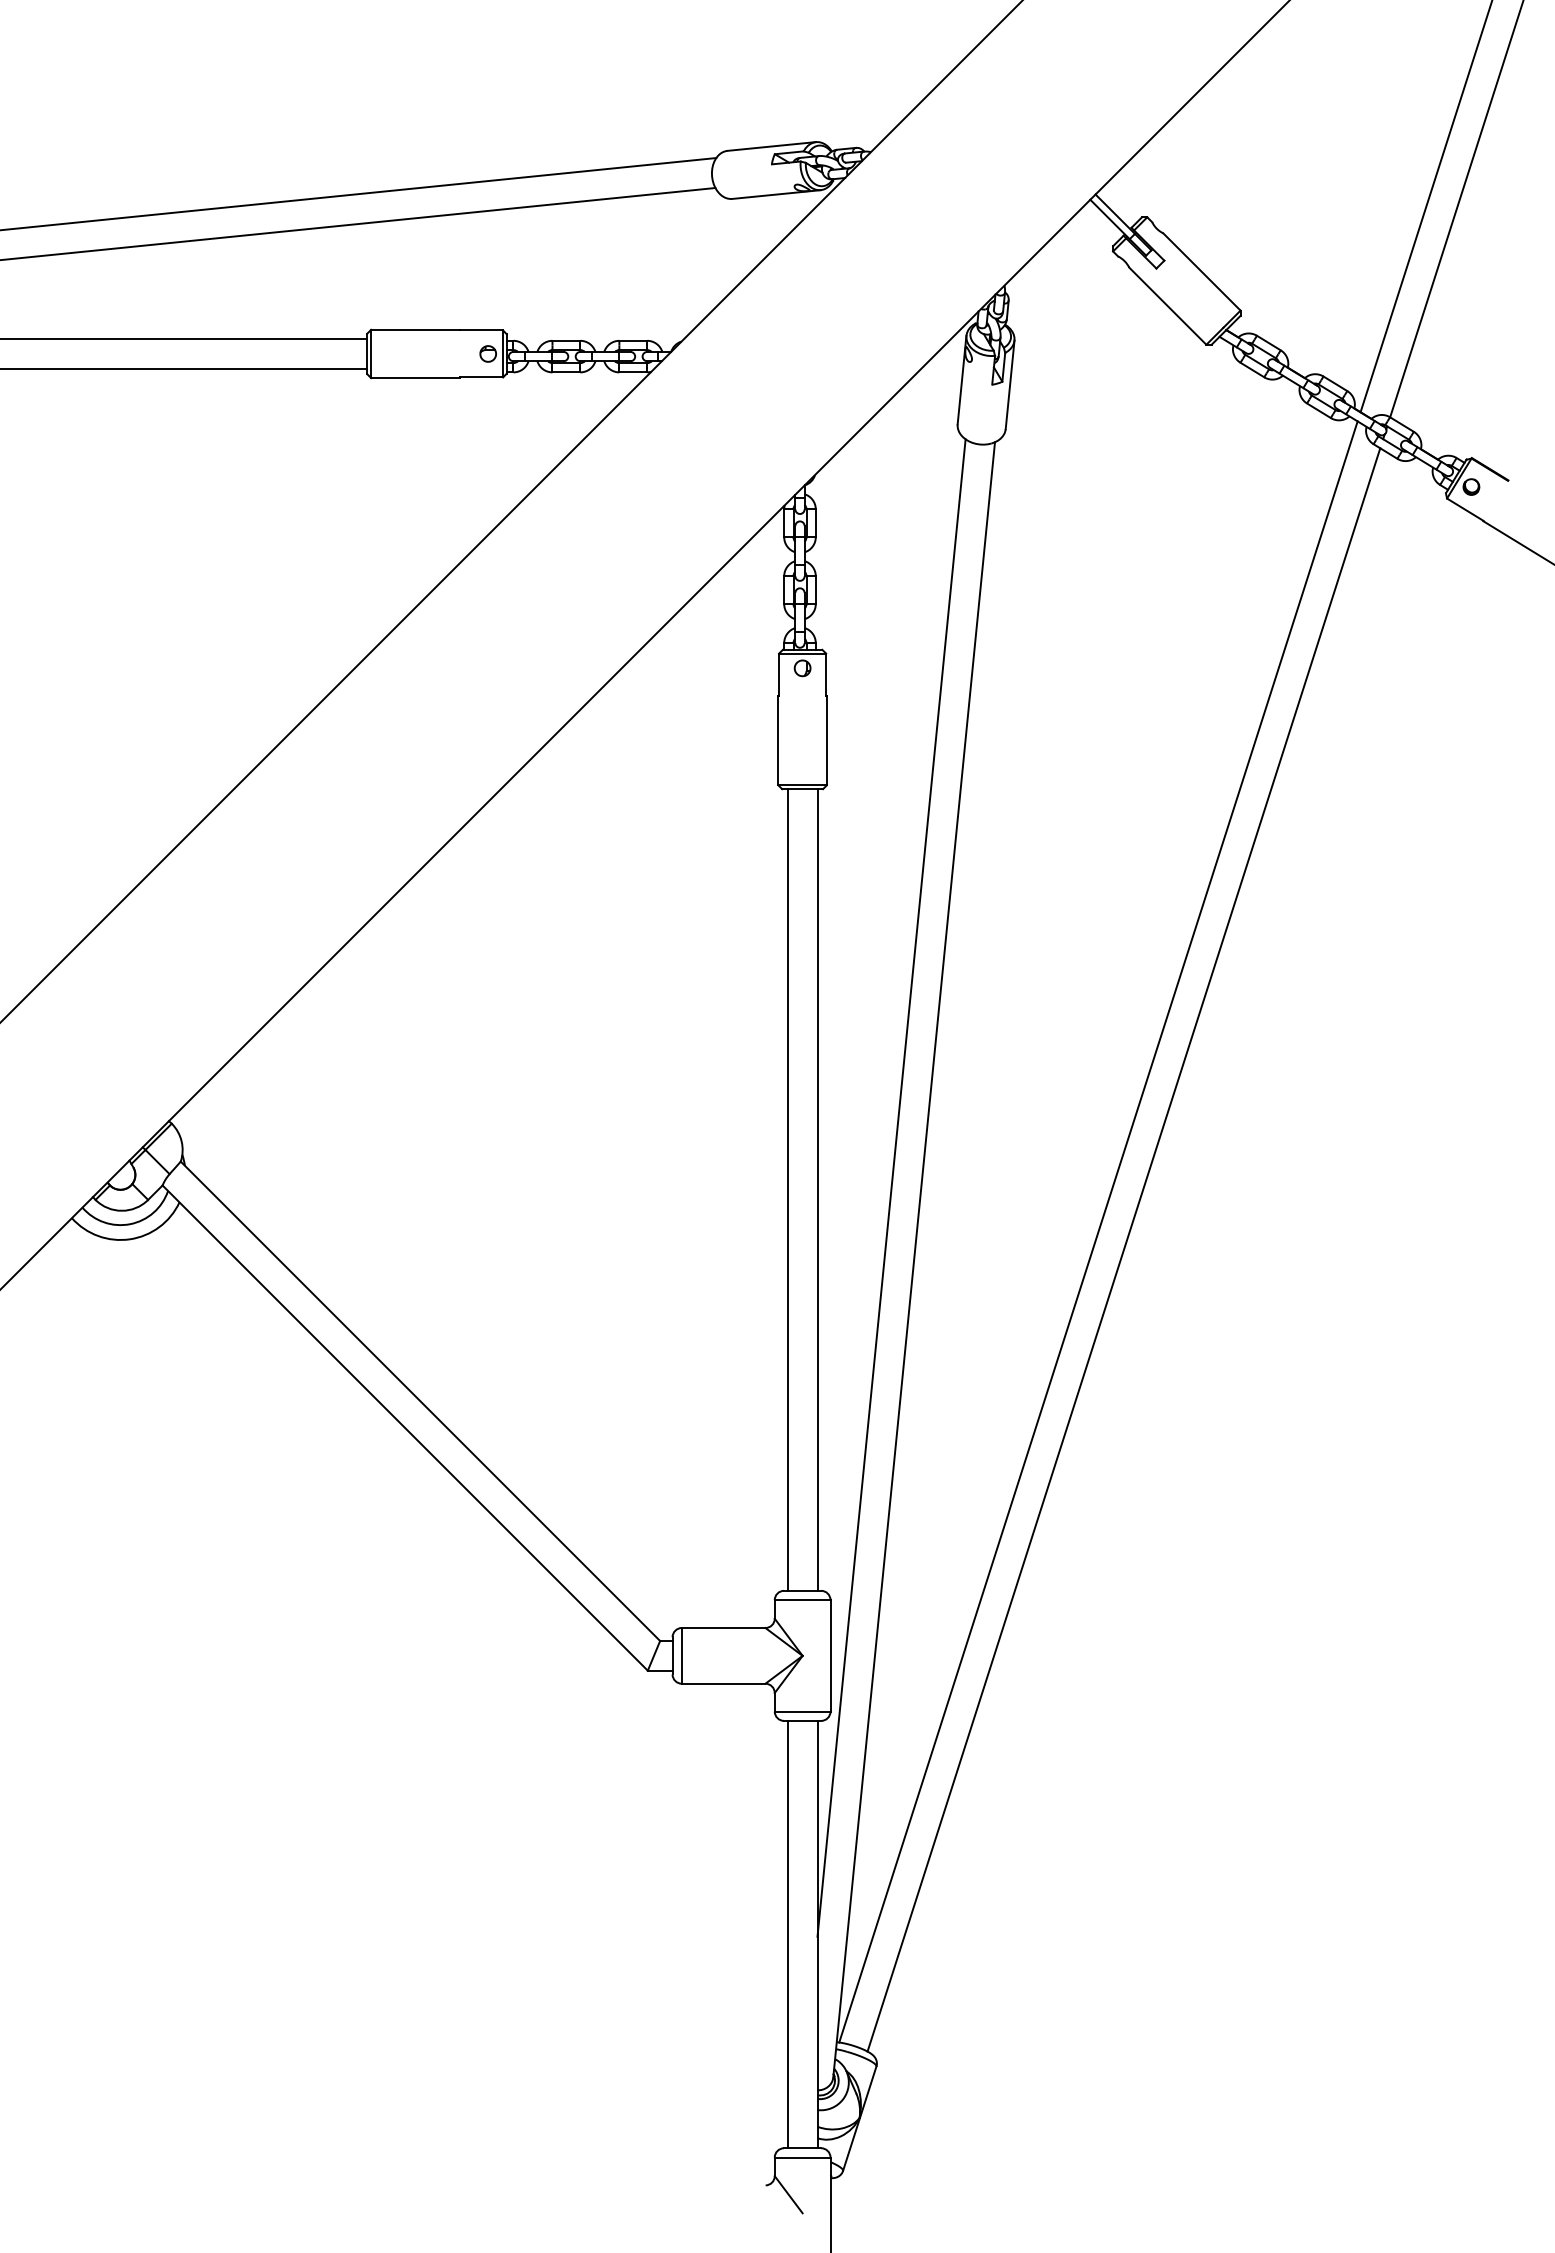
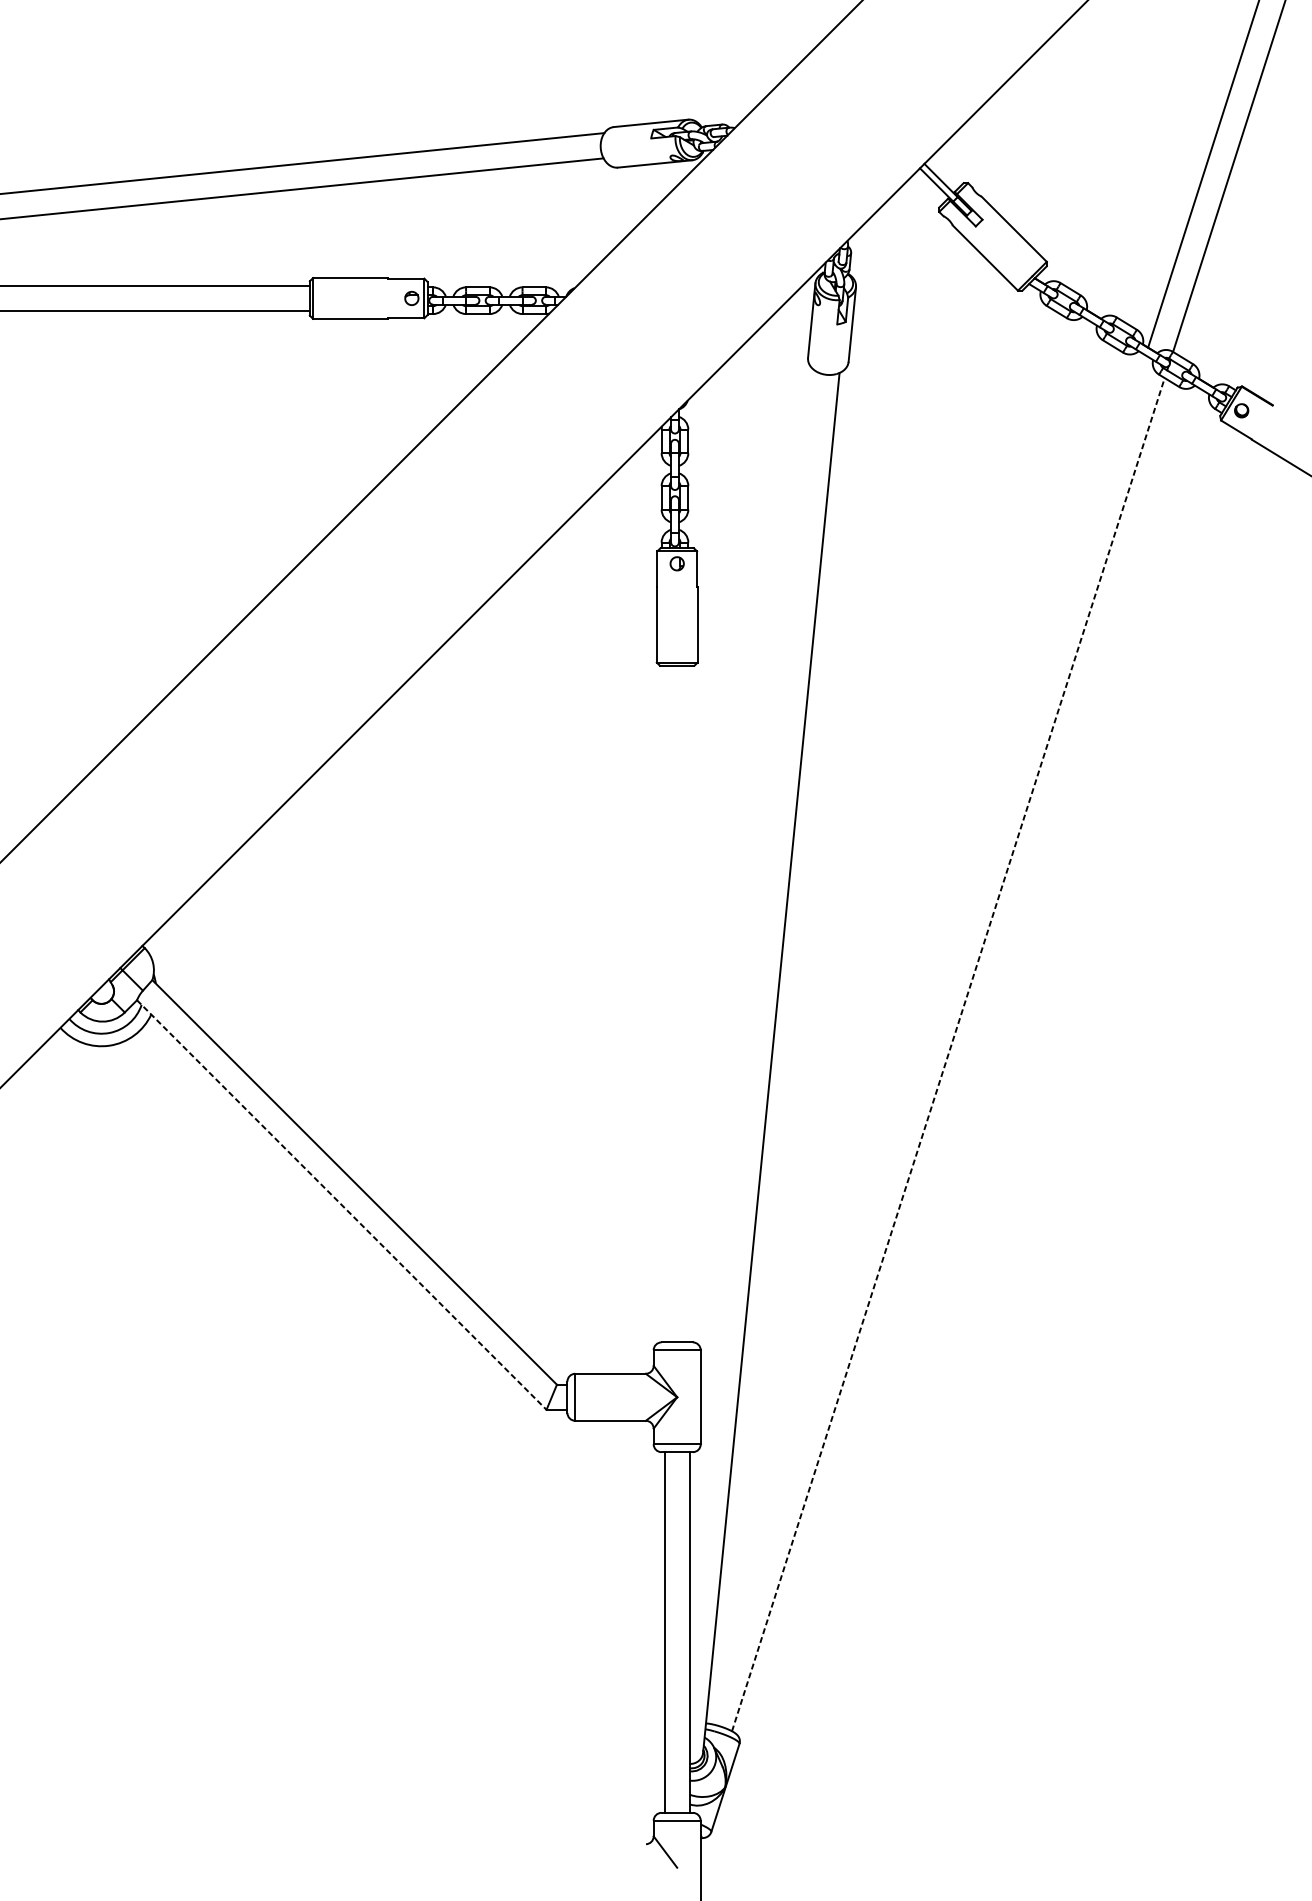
line: (891, 1187) -> (752, 1001), removed
line: (787, 1189) -> (664, 1003), removed
line: (817, 1189) -> (689, 1003), removed
line: (1098, 1231) -> (926, 1039), removed
line: (1123, 1249) -> (948, 1054), solid -> dashed
line: (405, 1428) -> (342, 1205), solid -> dashed

